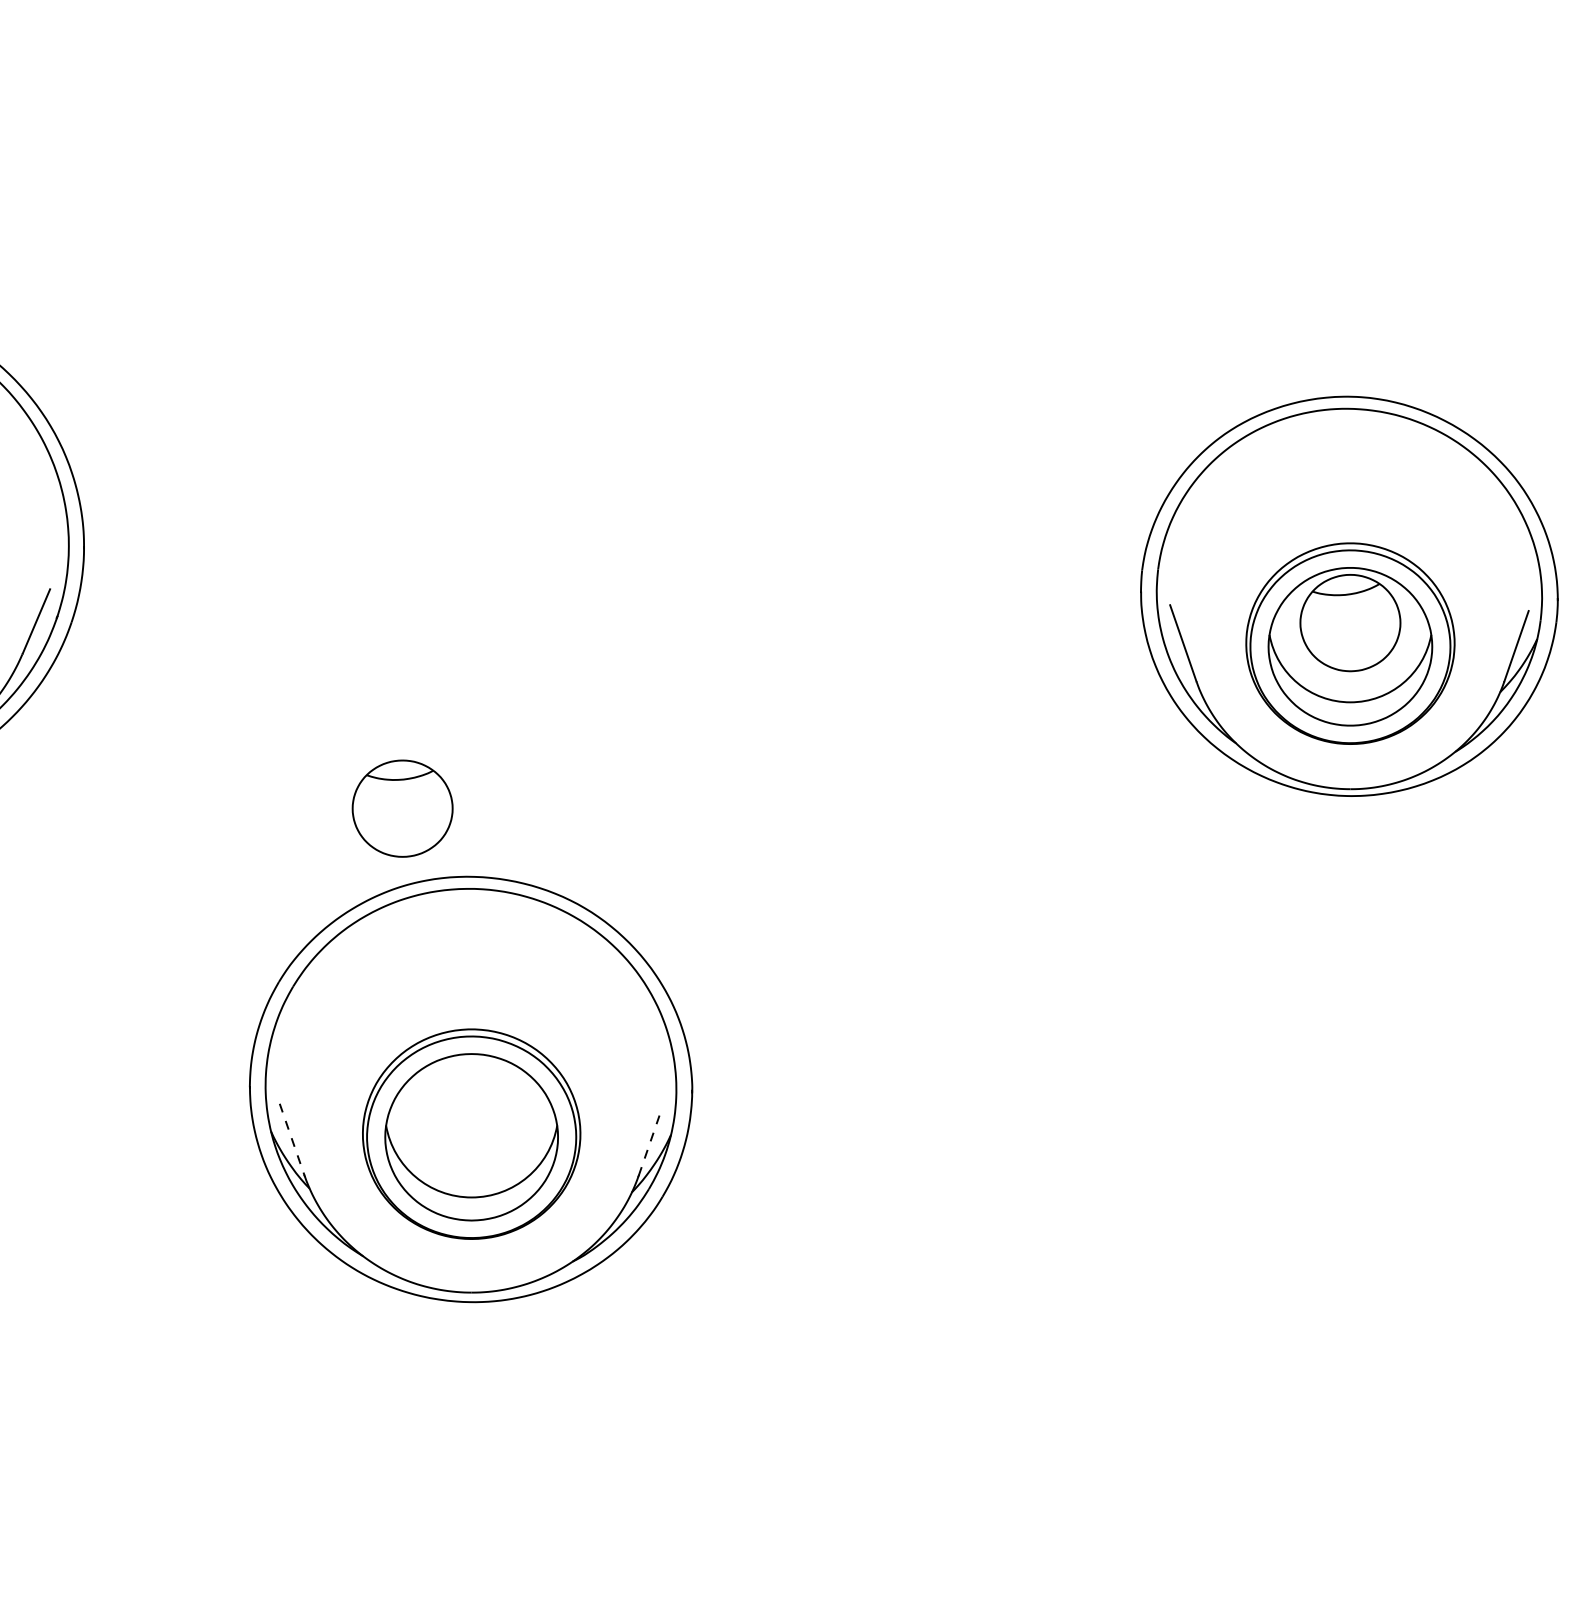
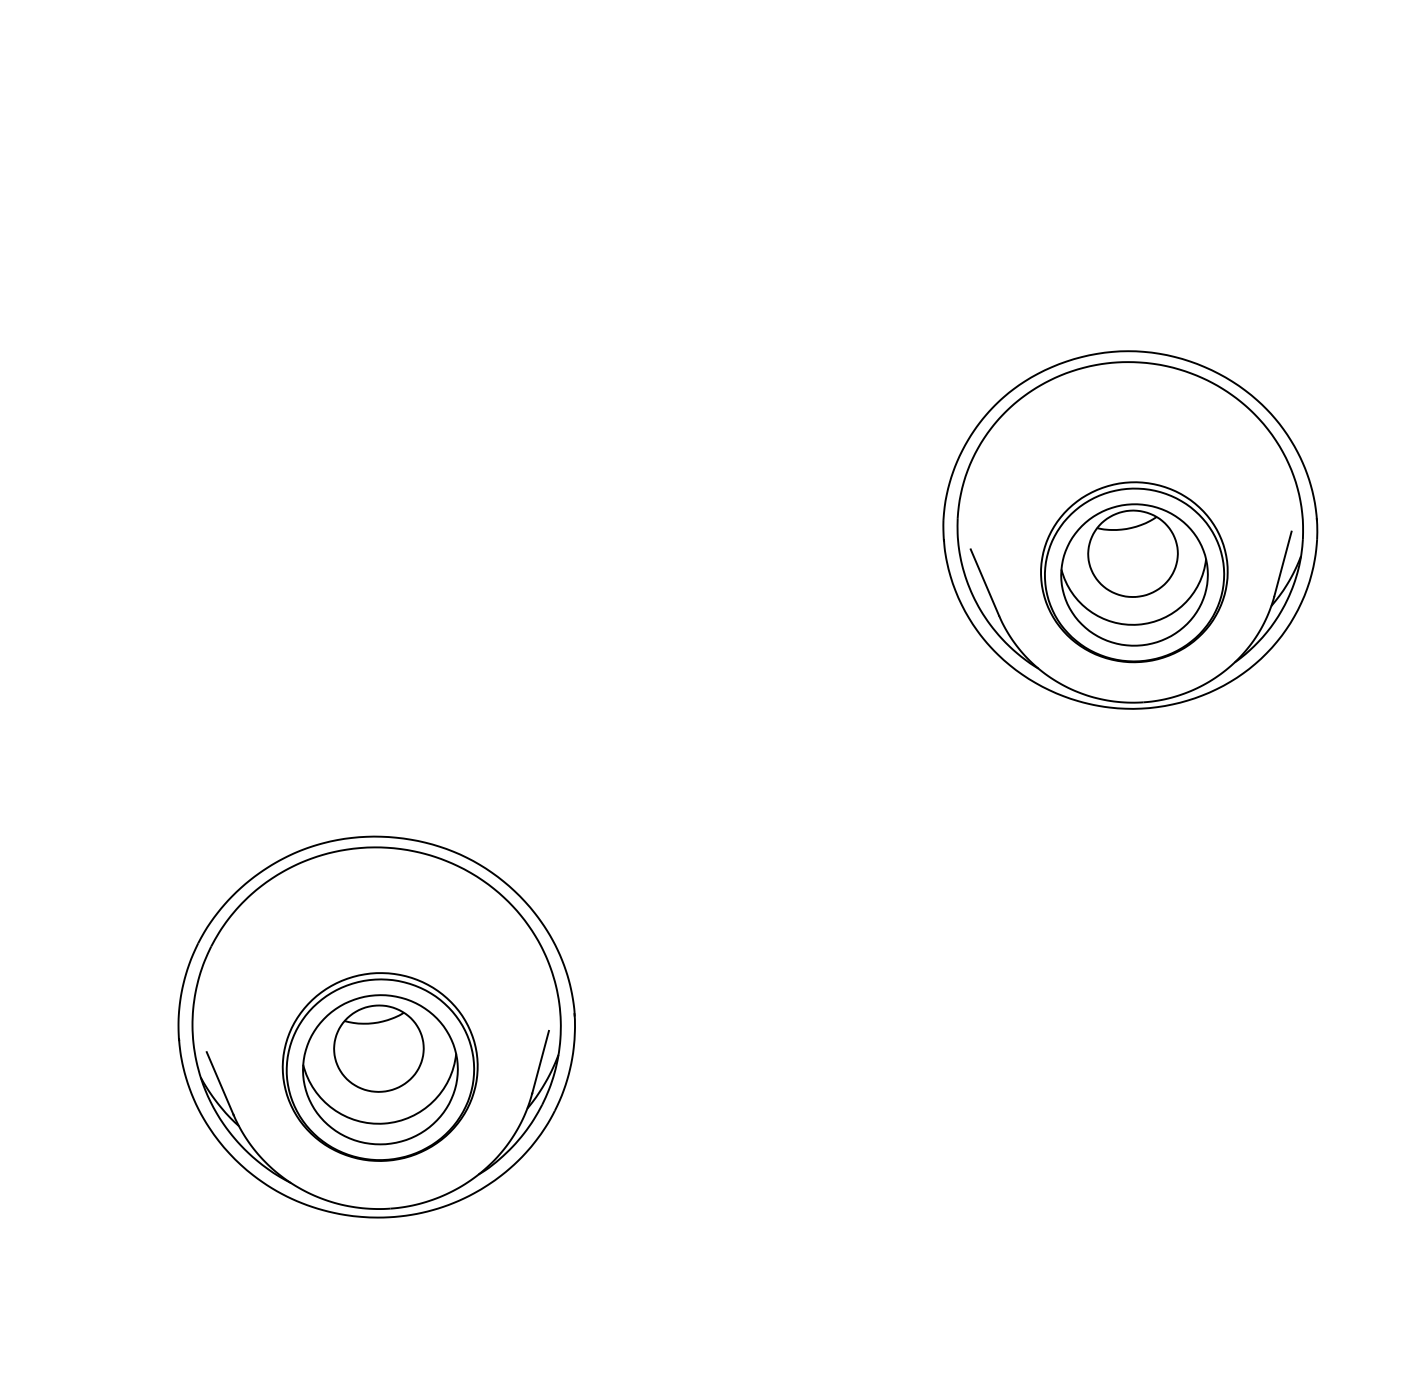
part: (402, 808) -> (378, 1048), moved
line: (292, 1140) -> (220, 1084), dashed -> solid
line: (650, 1141) -> (540, 1062), dashed -> solid

